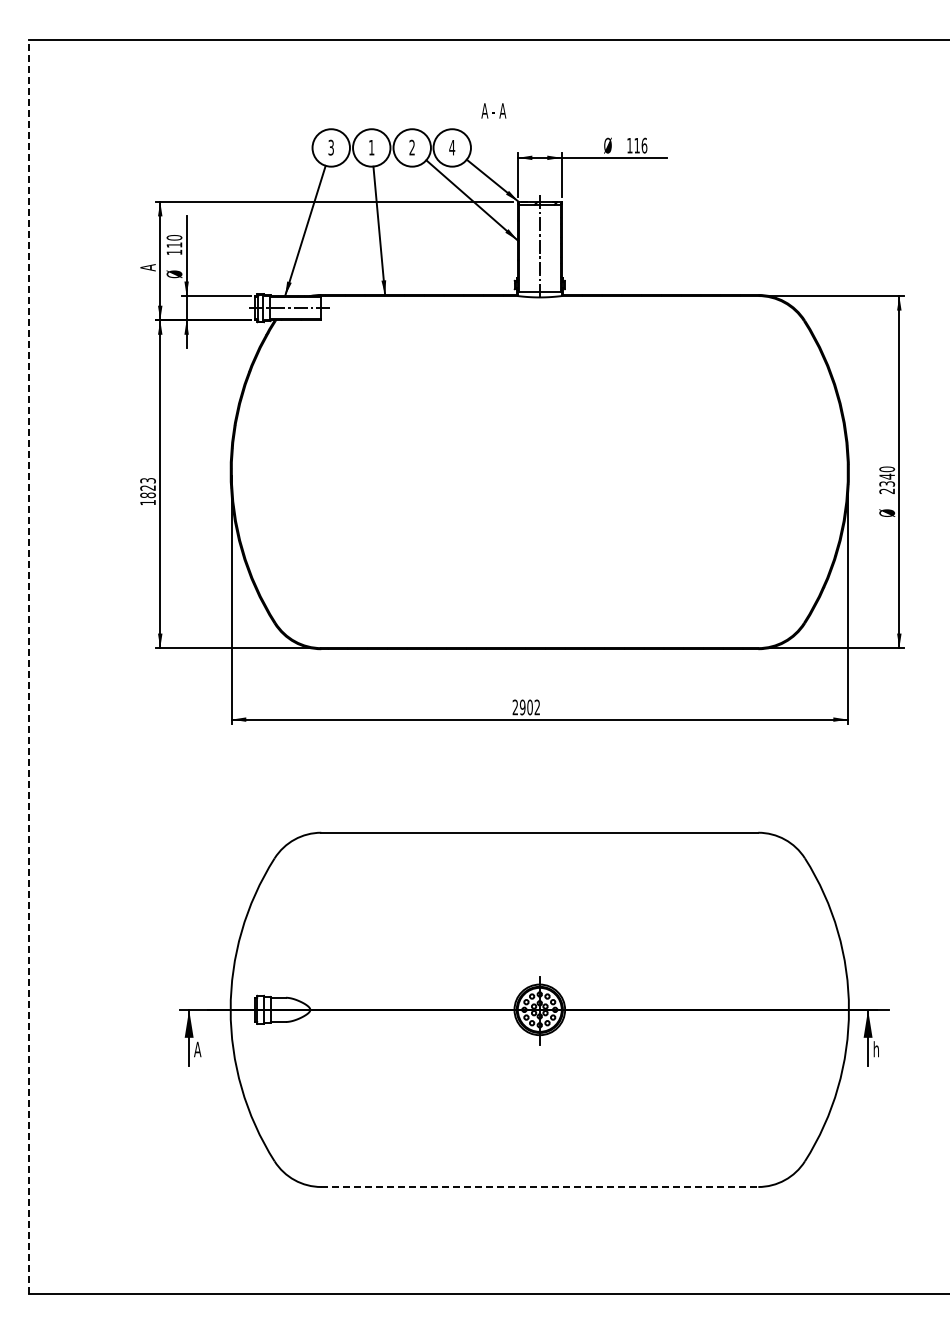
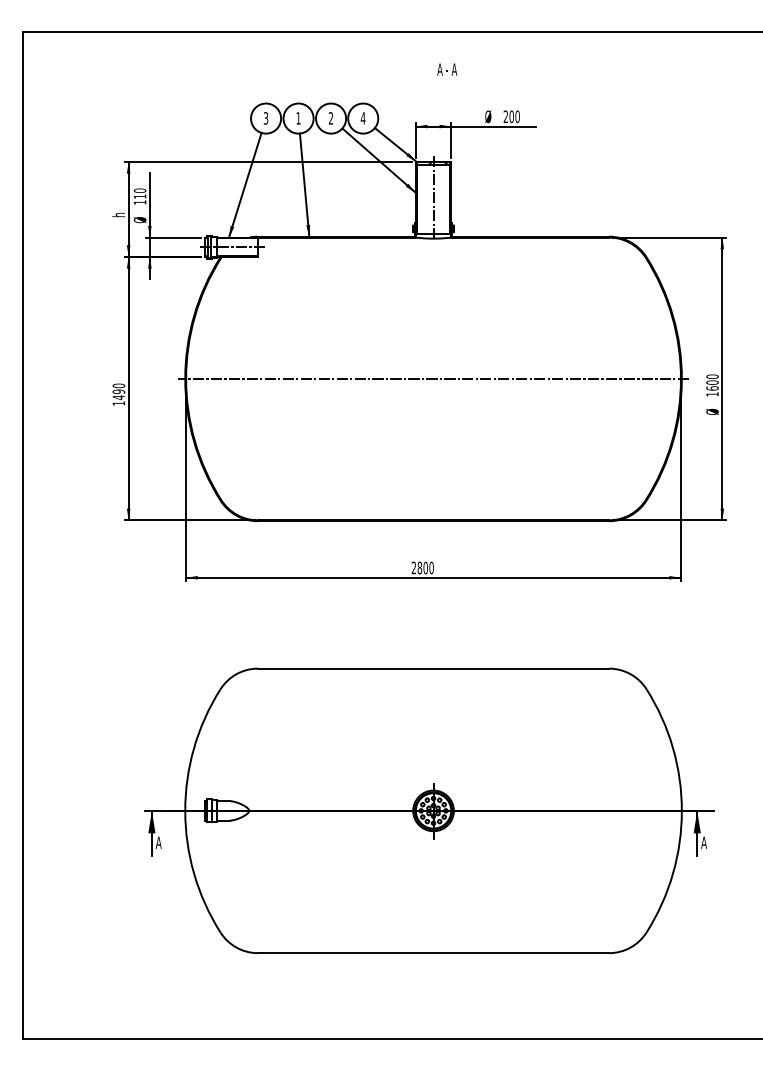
text: (493, 110) -> (446, 69), moved
text: (637, 145) -> (512, 116), 116 -> 200
text: (147, 267) -> (118, 214), A -> h
line: (539, 472) -> (433, 379), added
text: (887, 483) -> (712, 388), 2340 -> 1600
text: (147, 487) -> (118, 391), 1823 -> 1490
line: (28, 667) -> (22, 535), dashed -> solid
text: (529, 707) -> (425, 568), 2902 -> 2800
text: (876, 1049) -> (703, 842), h -> A
line: (539, 1187) -> (433, 953), dashed -> solid

